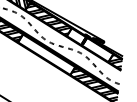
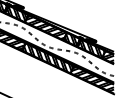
hatch: (89, 46) -> (84, 46), added
hatch: (46, 53) -> (47, 57), added

